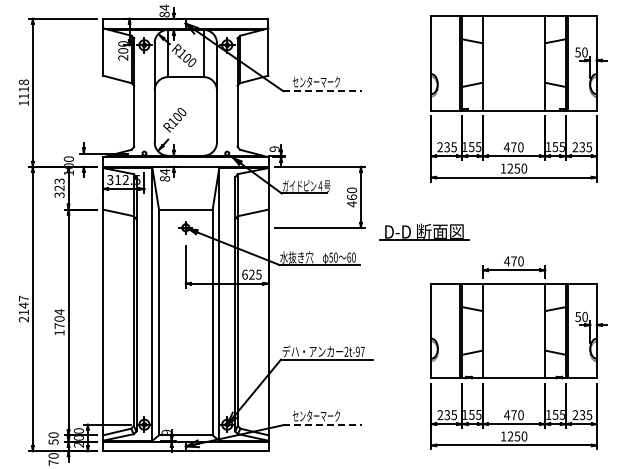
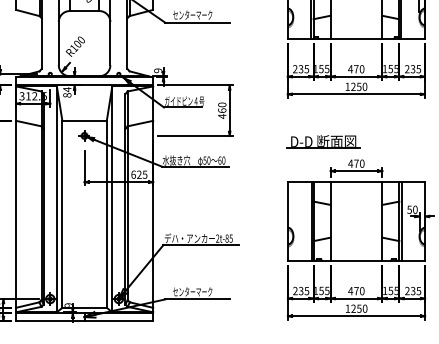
line: (322, 91) -> (197, 23), dashed -> solid
part: (424, 231) -> (323, 141), moved
text: (359, 351) -> (228, 238), 2t-97 -> 2t-85
line: (322, 425) -> (197, 299), dashed -> solid

